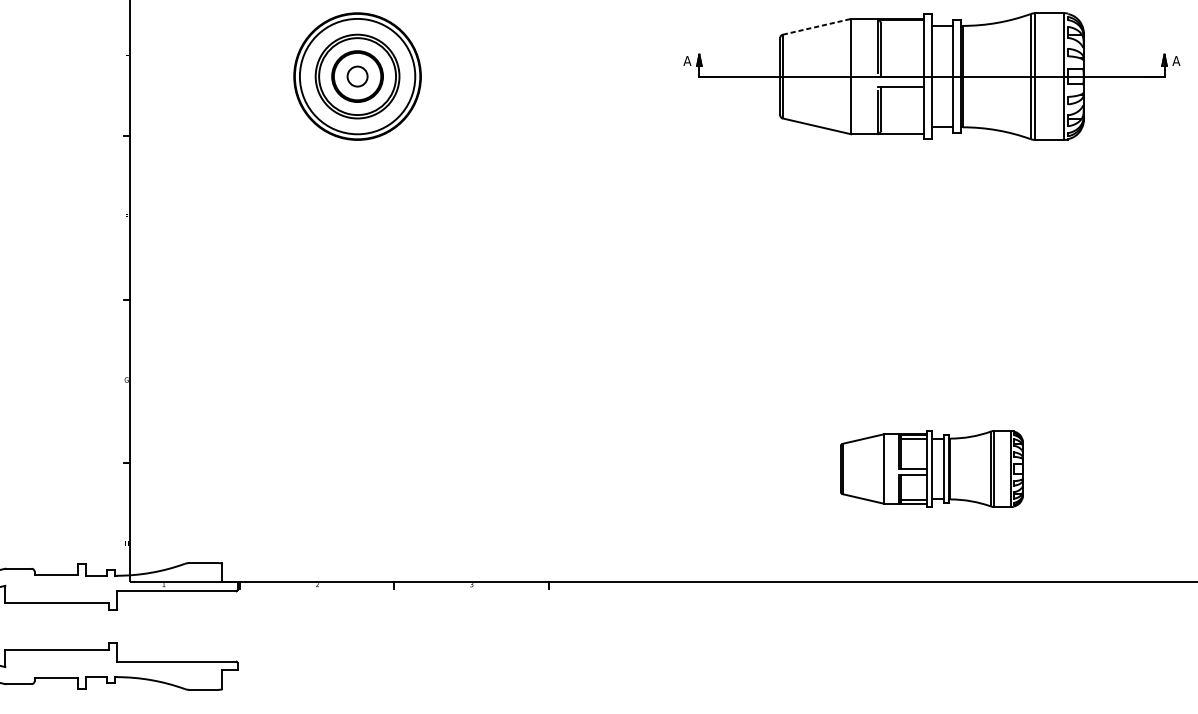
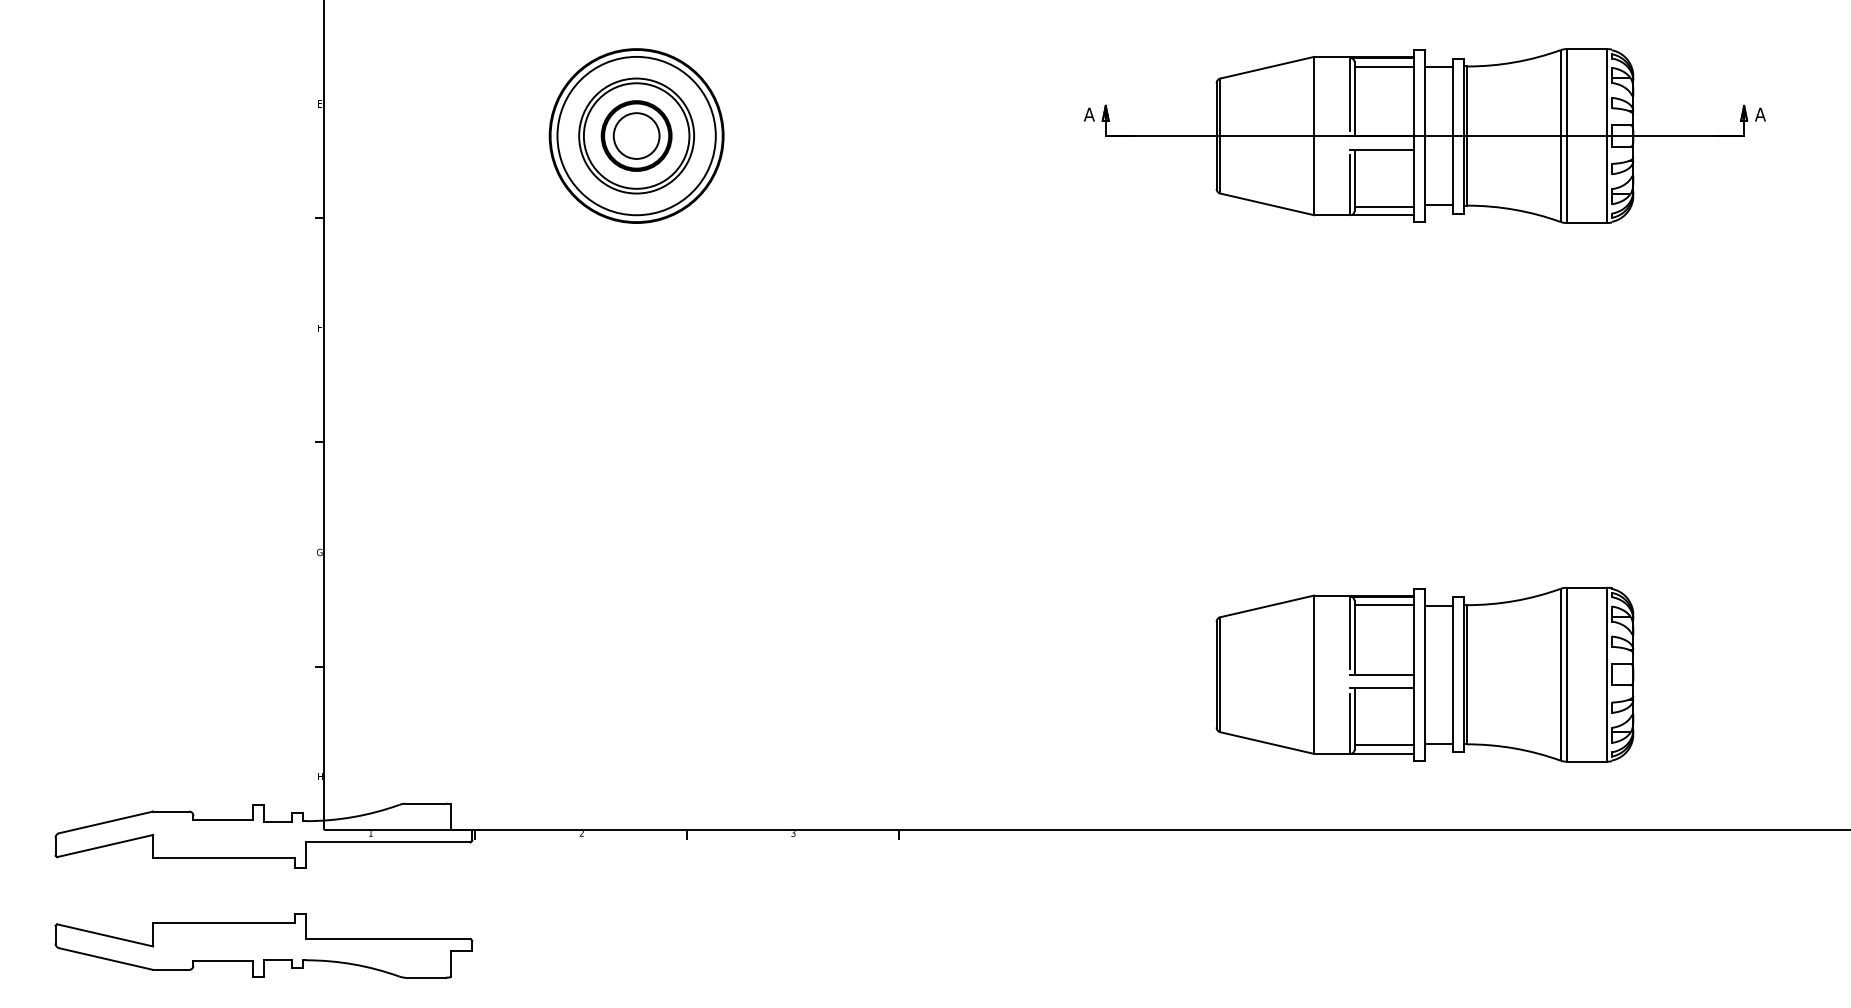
line: (902, 25) -> (1384, 66), added
line: (817, 26) -> (1267, 67), dashed -> solid
circle: (357, 76) -> (636, 135), size x1.67
line: (902, 127) -> (1384, 206), added
part: (931, 468) -> (1424, 674), size x1.67

